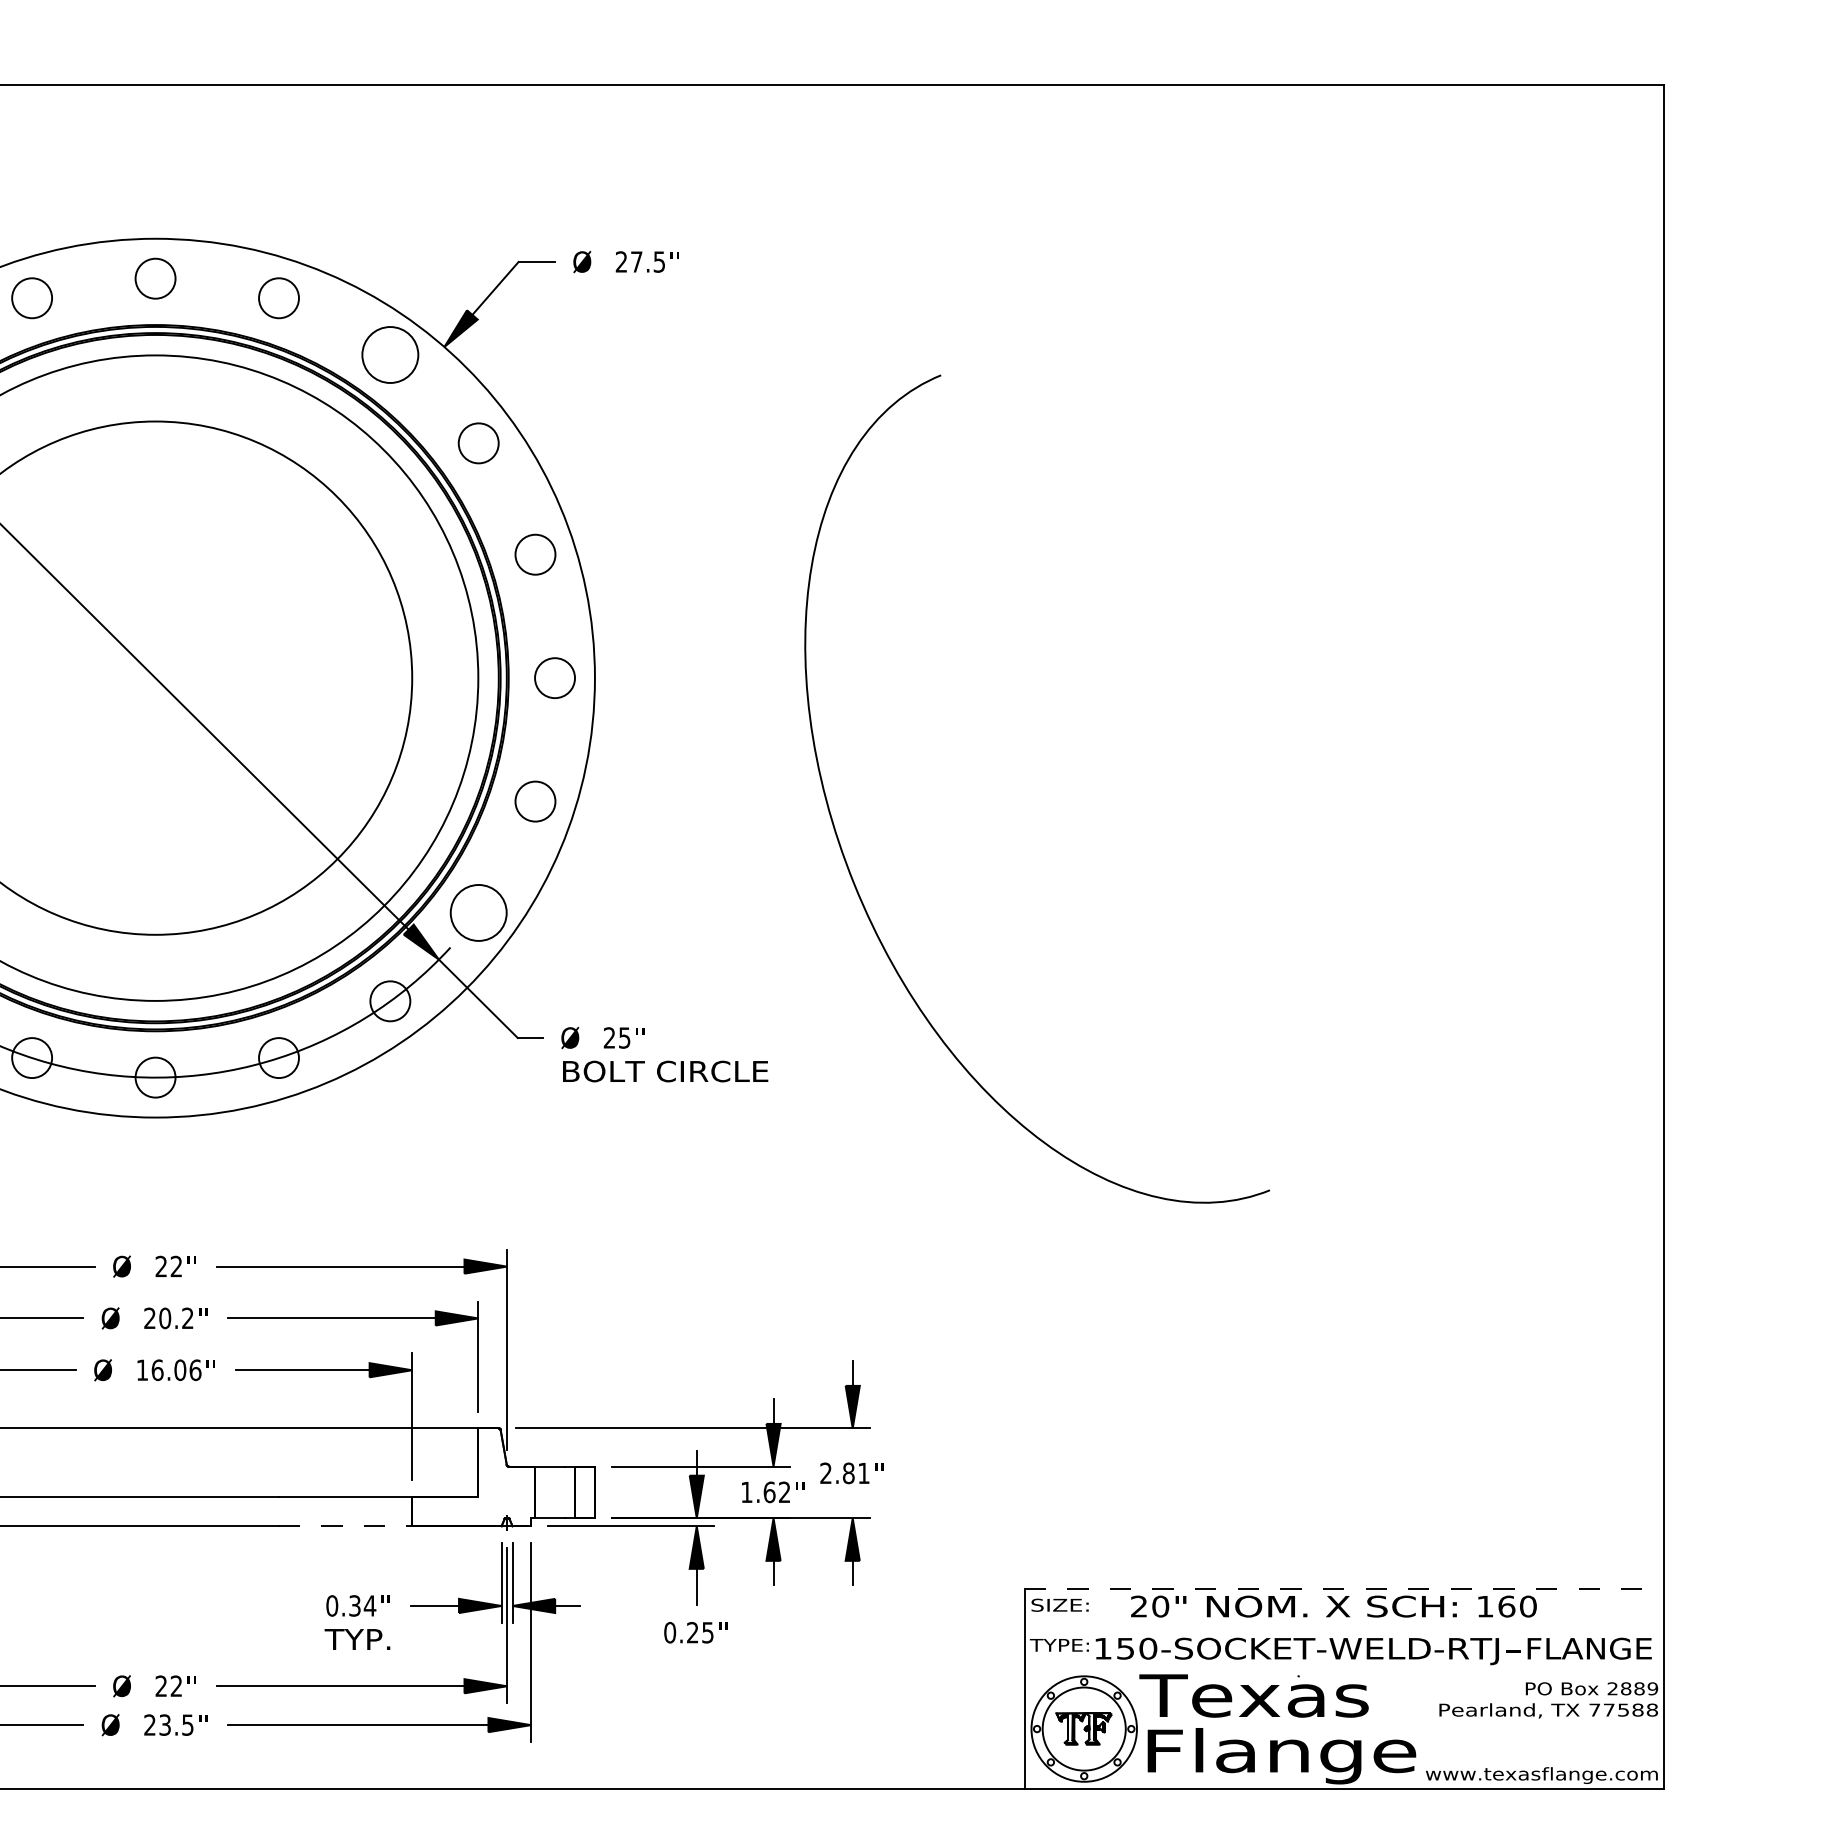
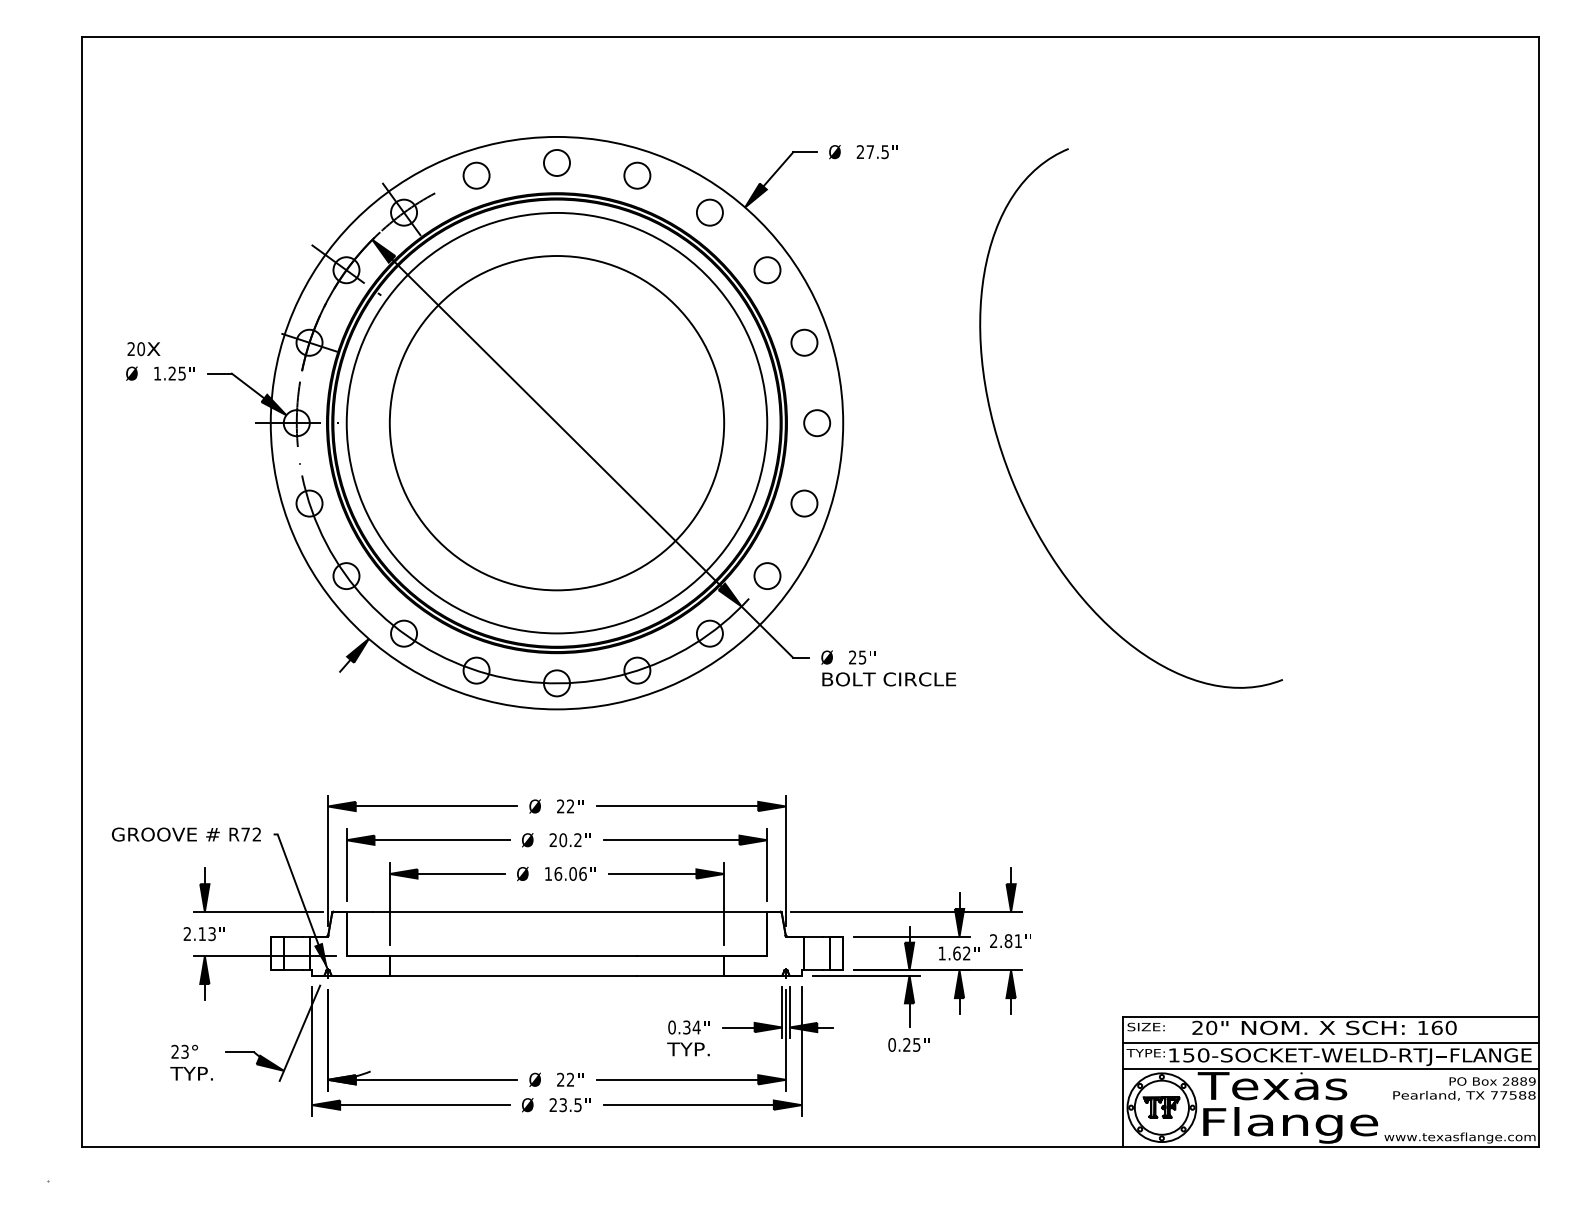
circle: (389, 354) -> (709, 212), size x0.71
curve: (847, 859) -> (1007, 464), moved
circle: (478, 913) -> (767, 576), size x0.71
line: (345, 1526) -> (680, 975), dashed -> solid
line: (1344, 1589) -> (1331, 1016), dashed -> solid
line: (1344, 1628) -> (1331, 1042), added
line: (1344, 1668) -> (1331, 1068), added

